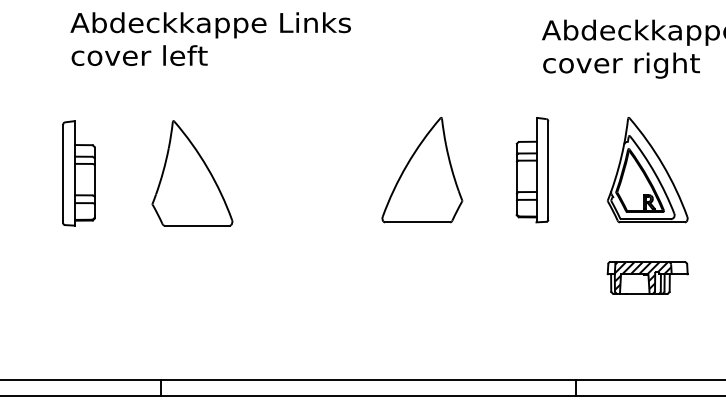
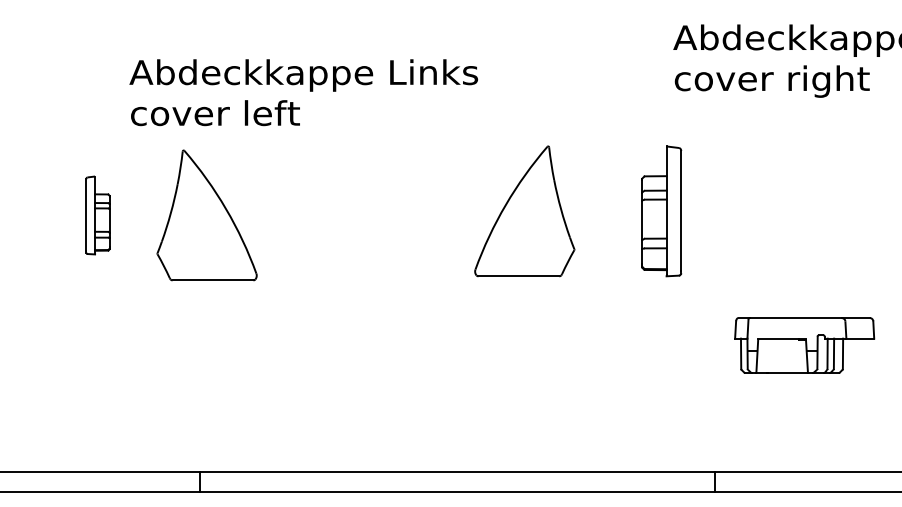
text: (210, 39) -> (303, 92), moved
part: (647, 170) -> (804, 211), removed
part: (78, 173) -> (97, 215), size x0.6
part: (191, 173) -> (206, 215), moved
part: (647, 278) -> (804, 345), size x1.4

